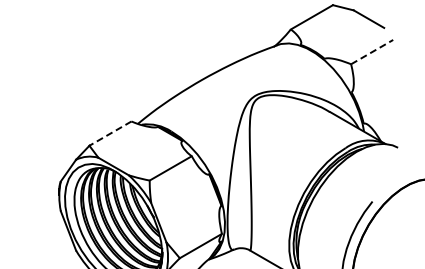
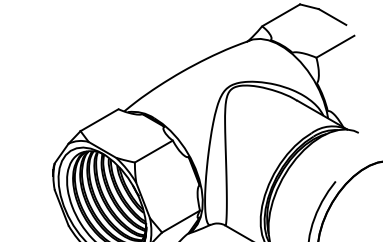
line: (372, 51) -> (335, 46), dashed -> solid
line: (110, 133) -> (99, 120), dashed -> solid

